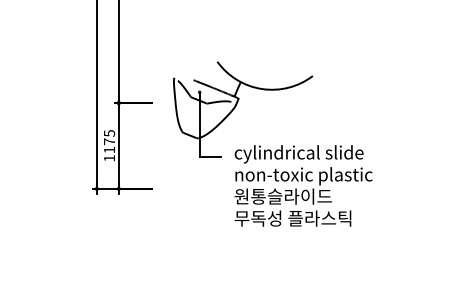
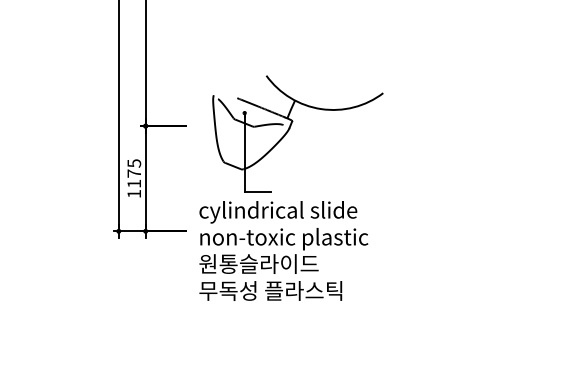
text: (303, 185) -> (283, 250), moved

